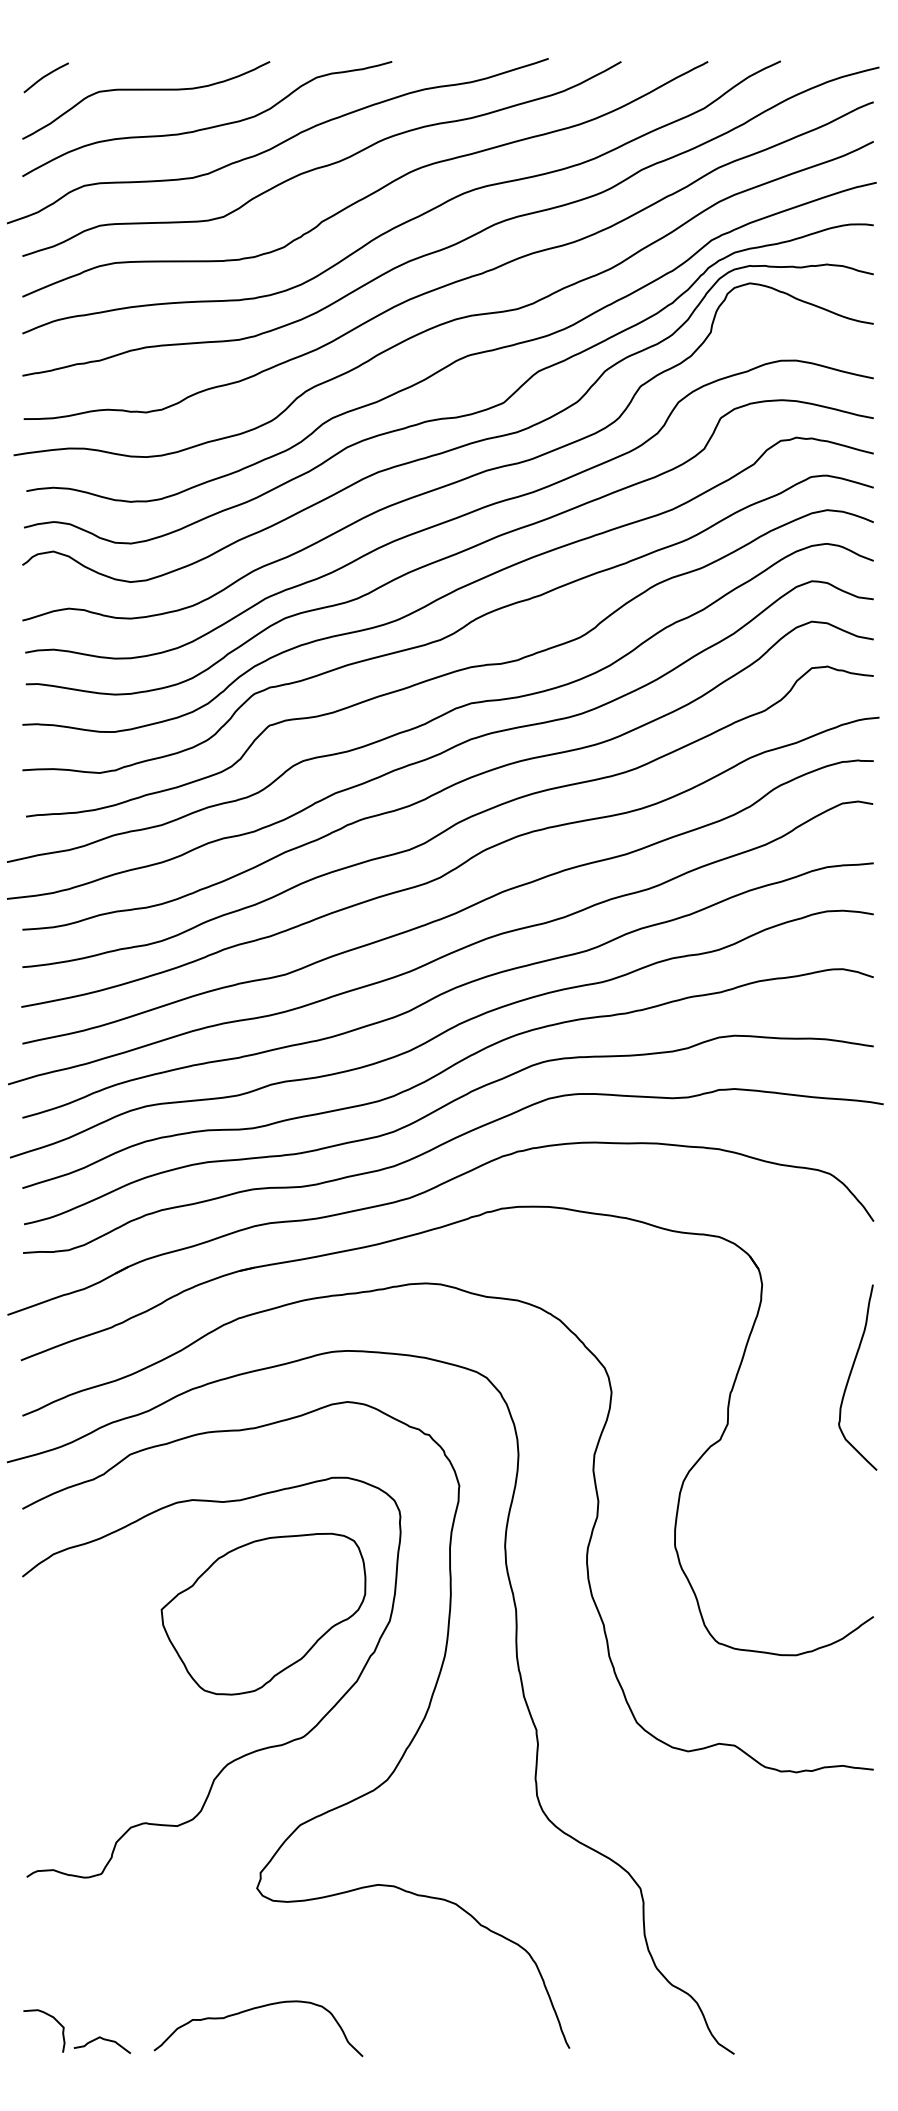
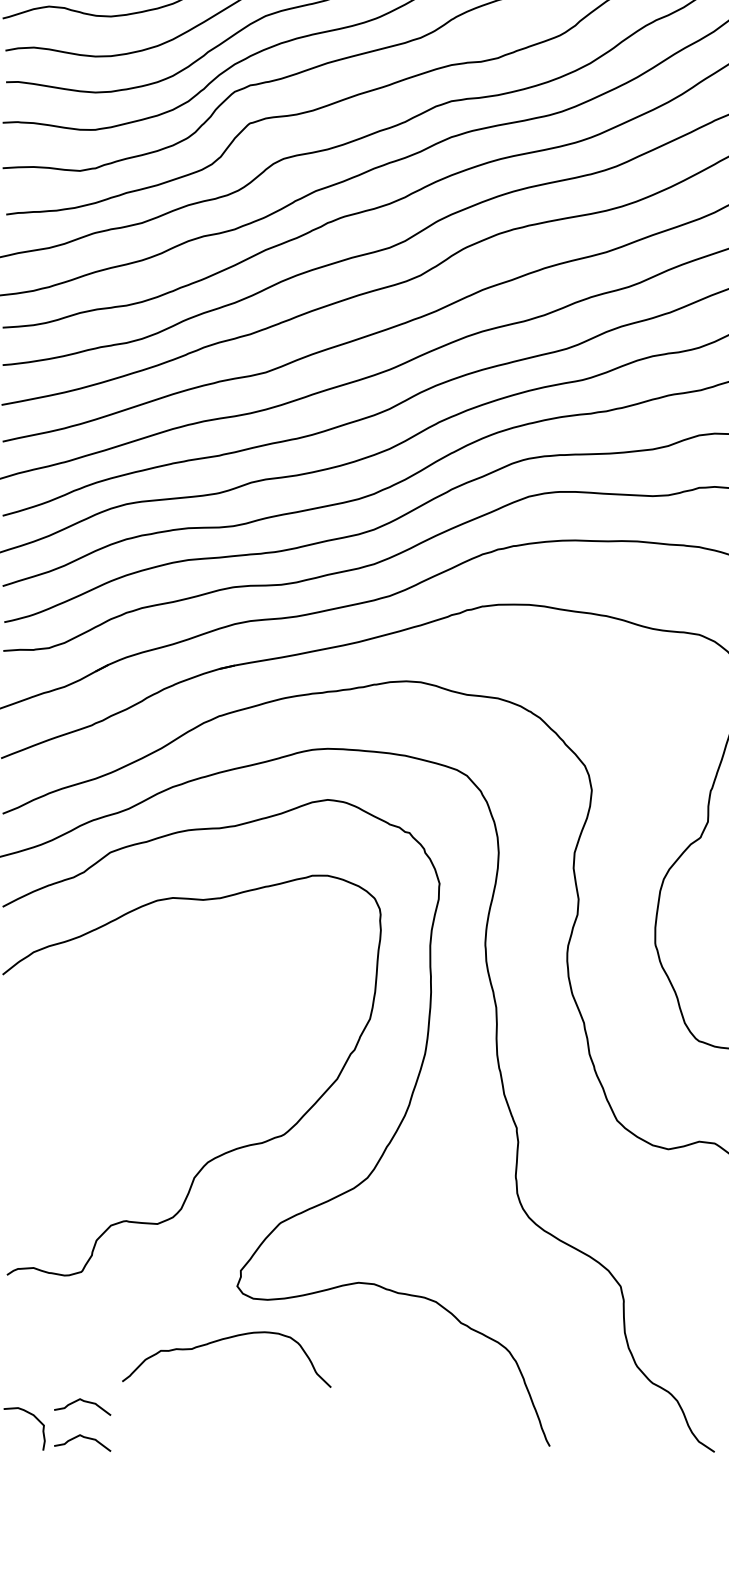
part: (263, 1613) -> (243, 1011), removed
curve: (101, 2003) -> (81, 1401), added
curve: (251, 2010) -> (219, 1341), moved

